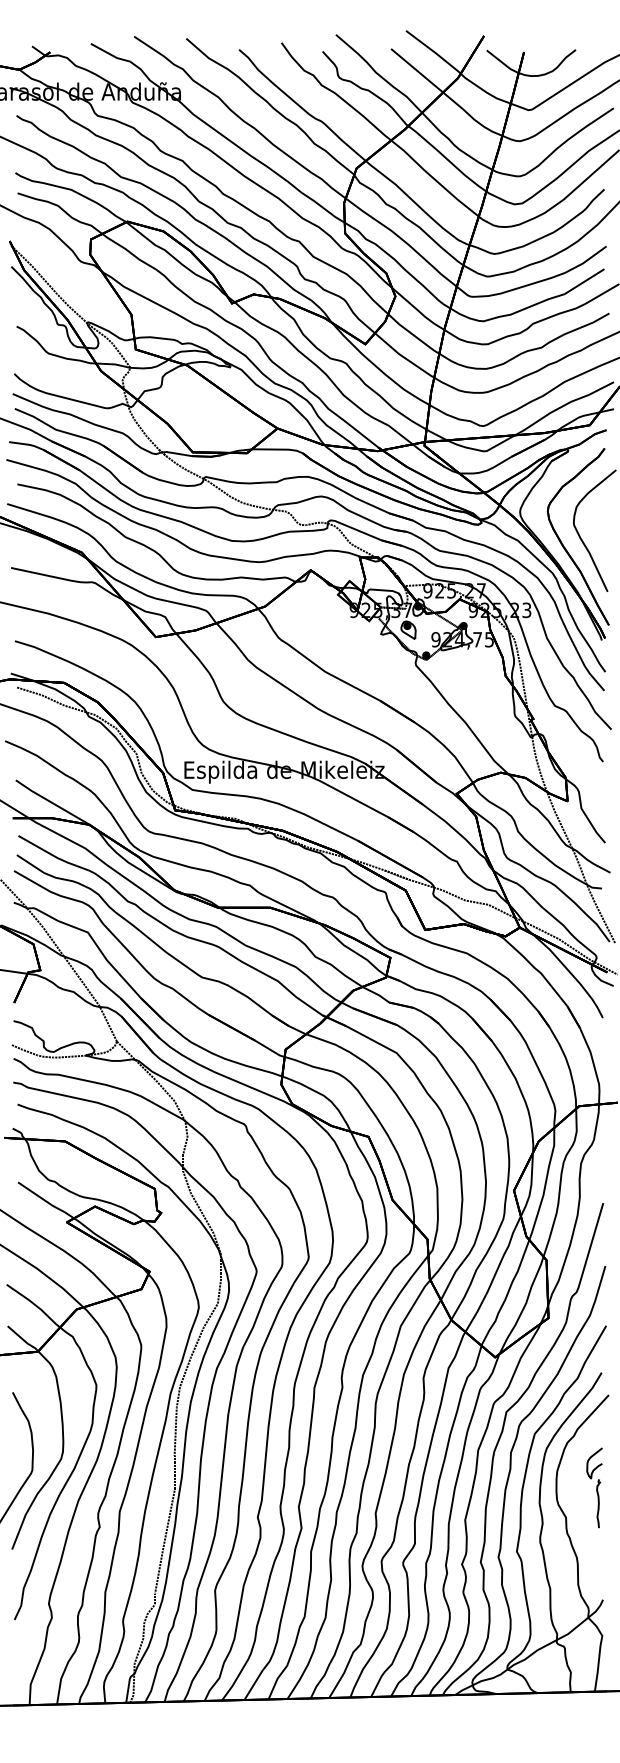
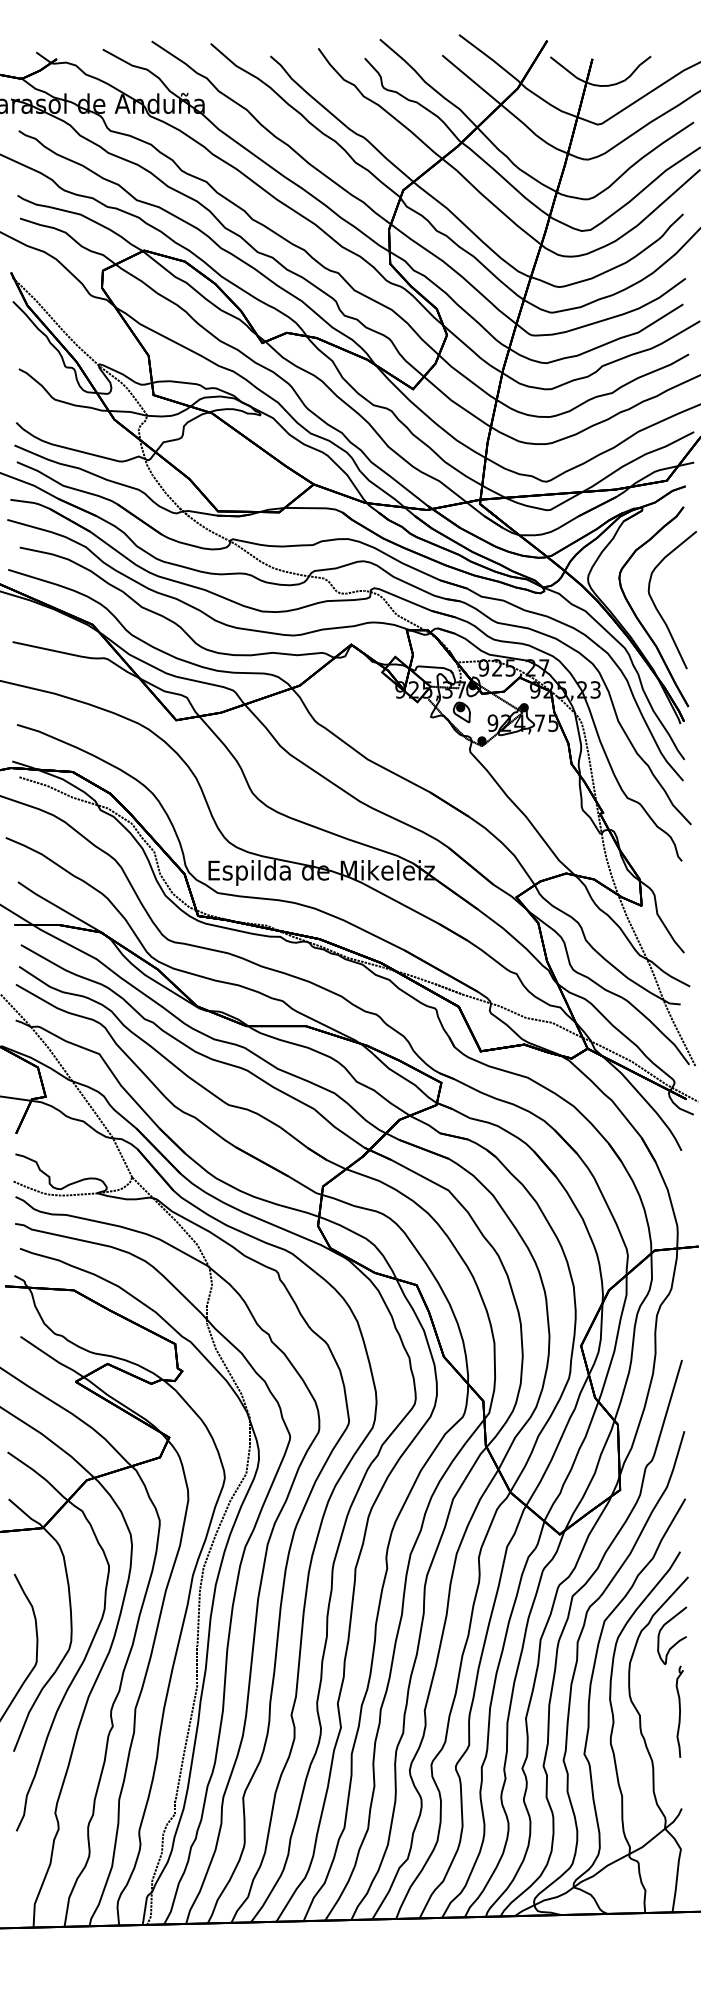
part: (594, 1487) -> (672, 1681), size x1.67

